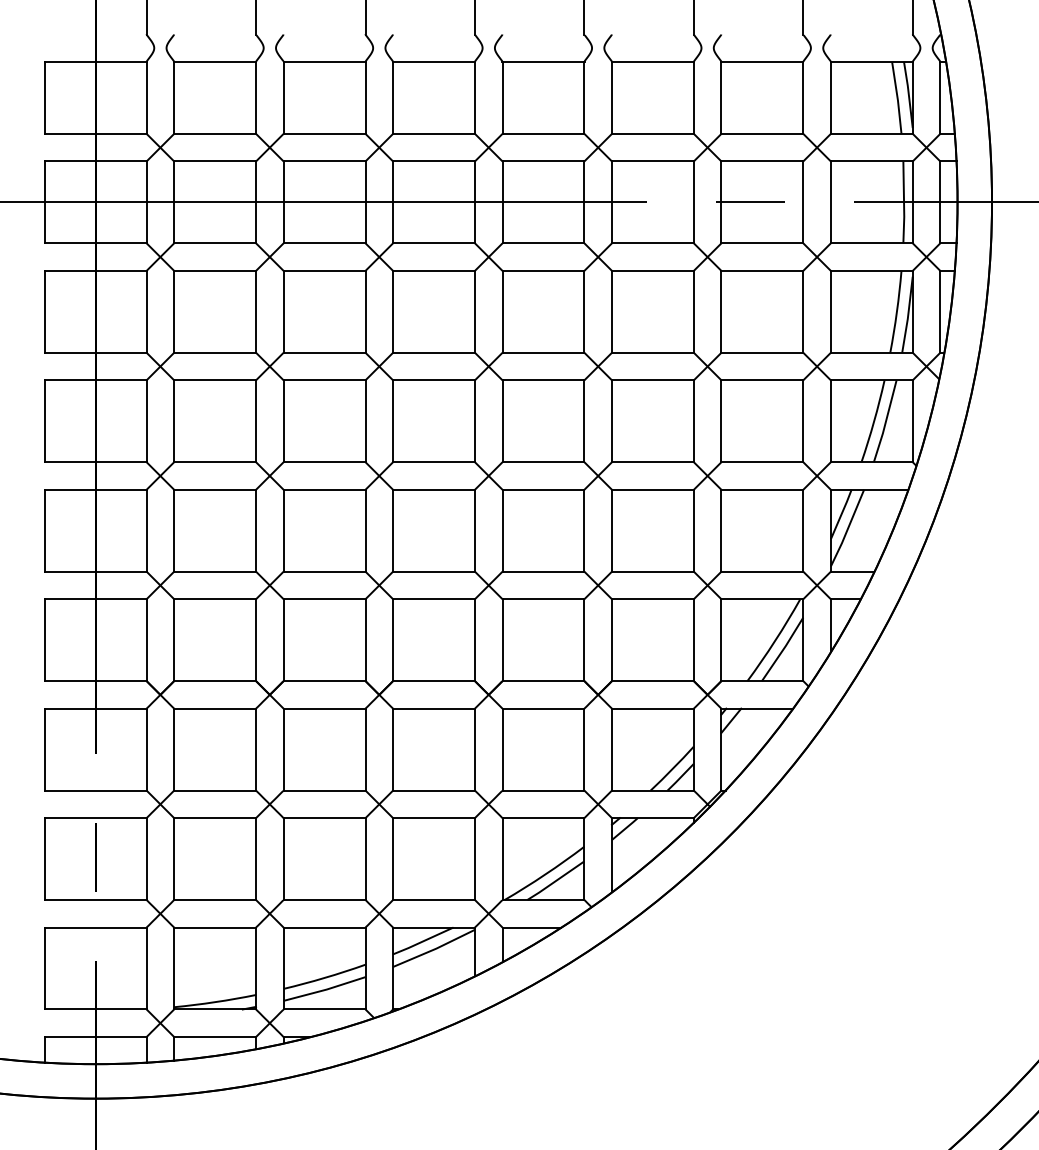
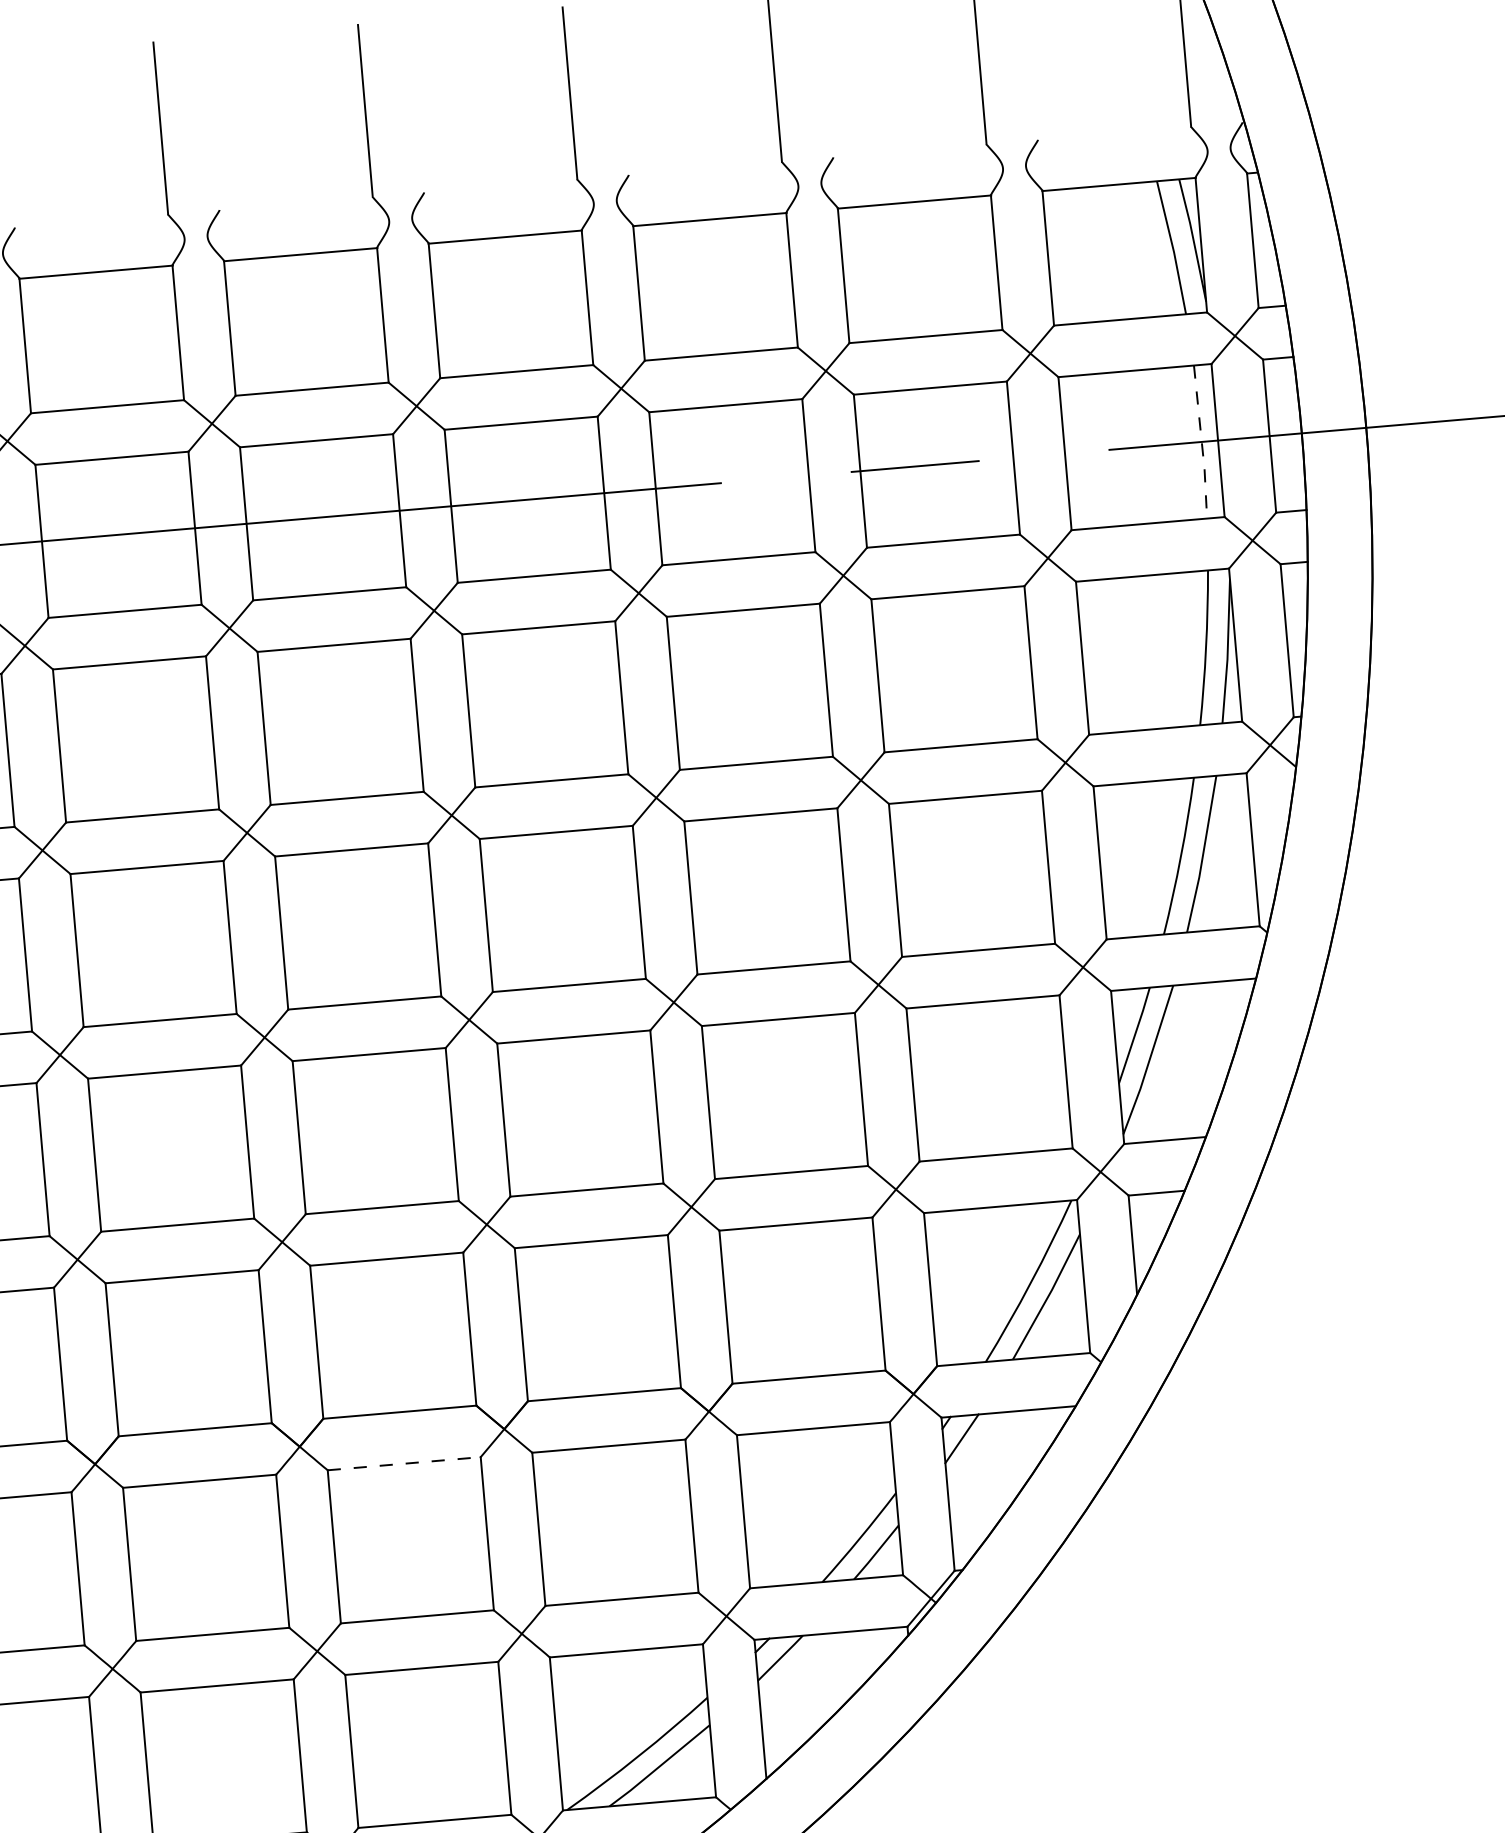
line: (904, 203) -> (1202, 443), solid -> dashed
line: (434, 708) -> (405, 1463), solid -> dashed

